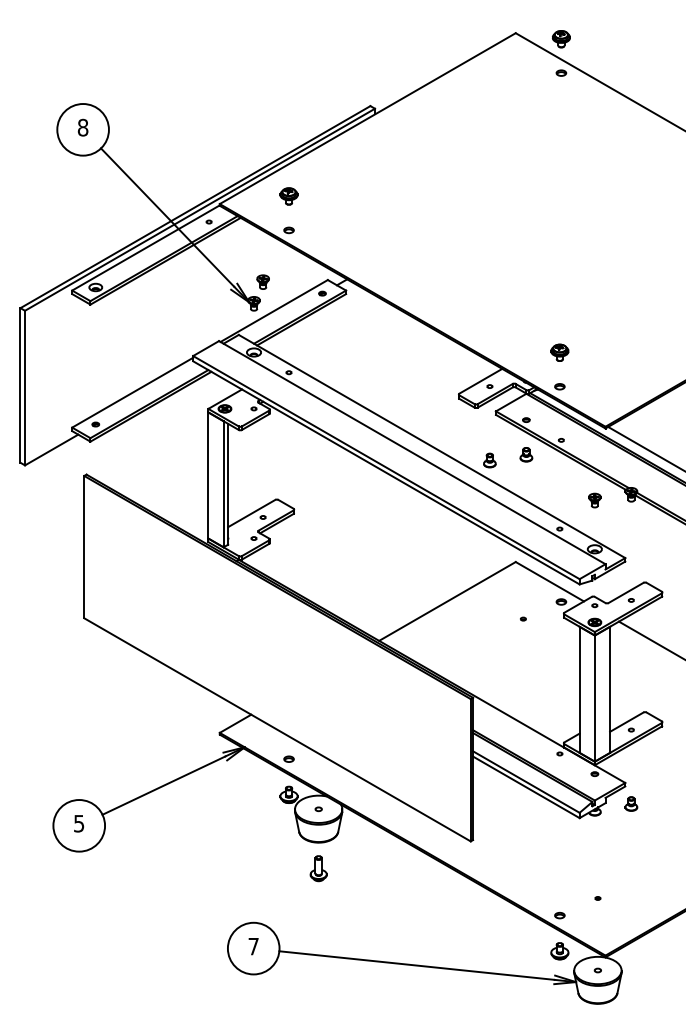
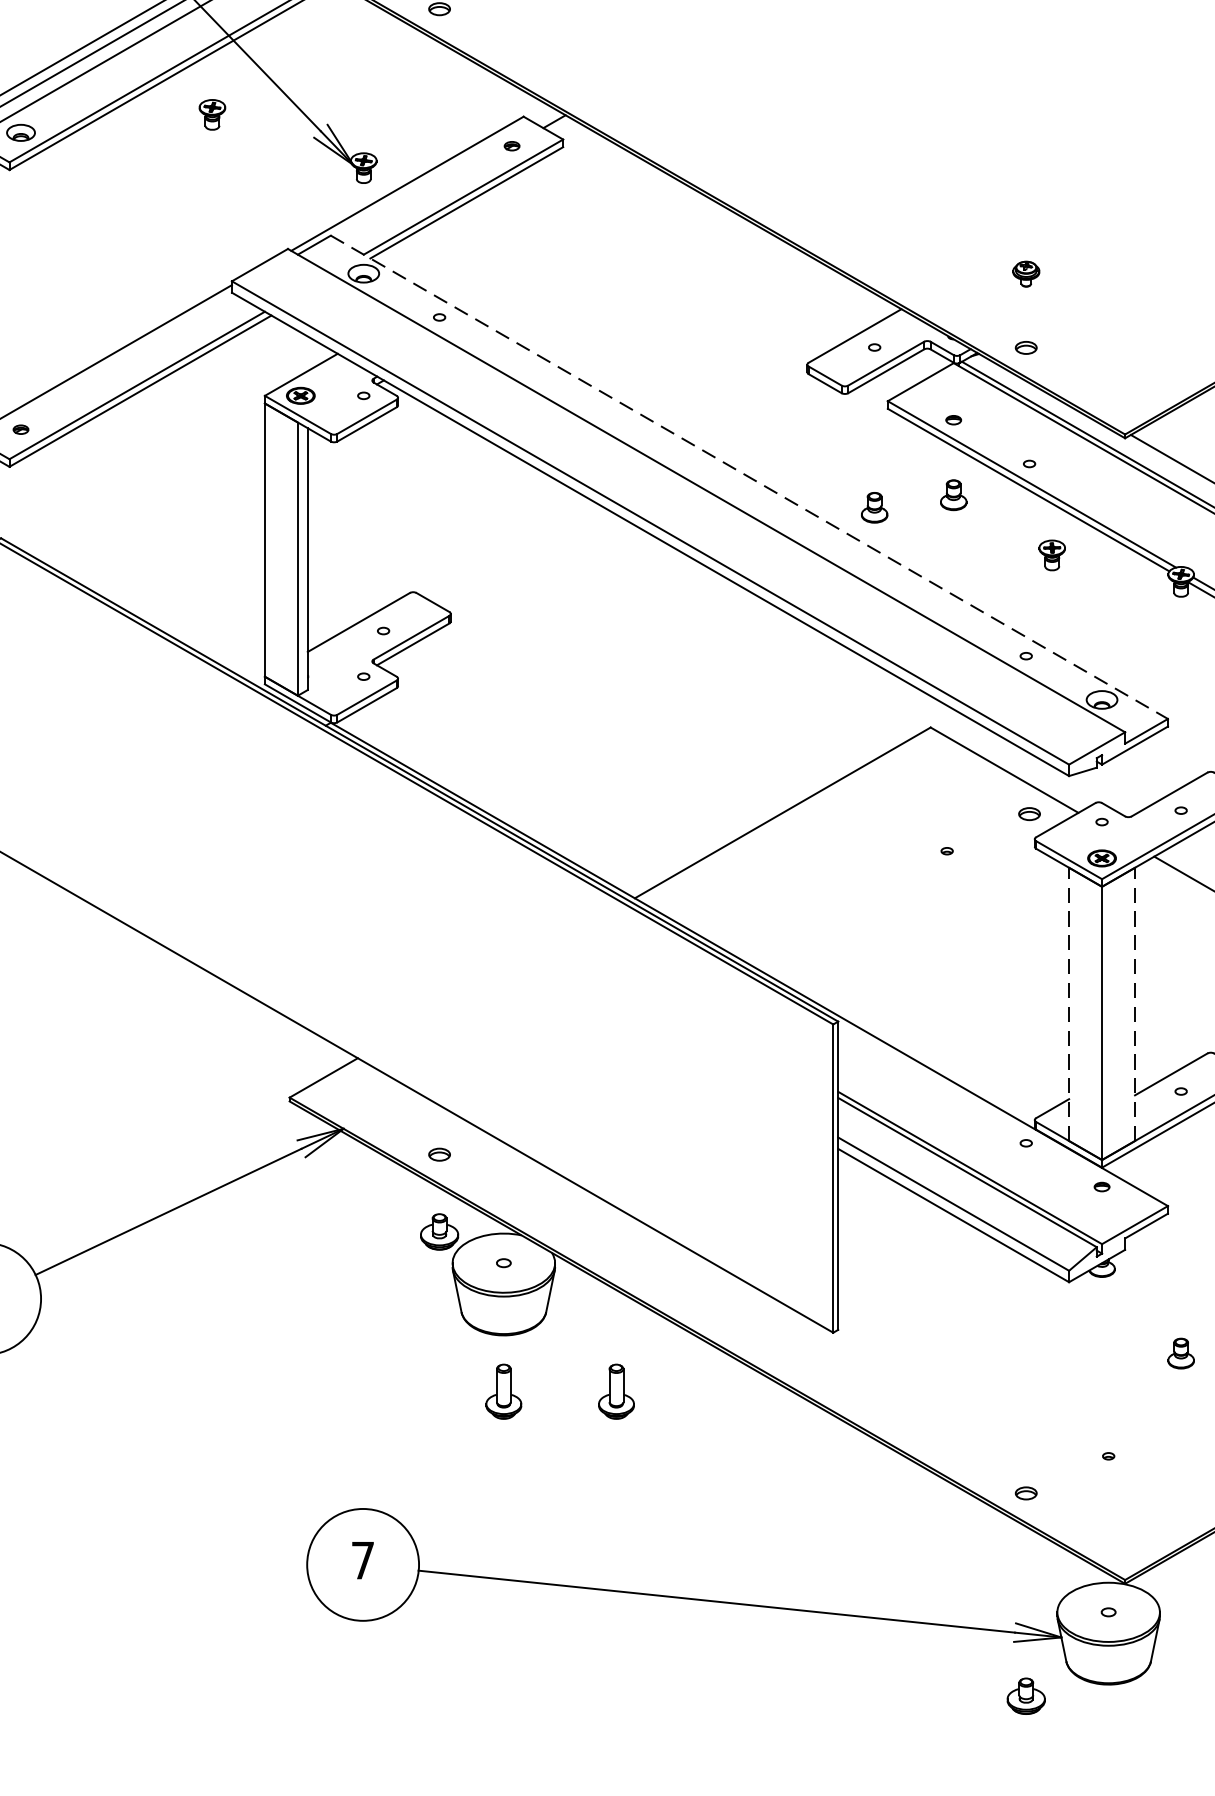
part: (262, 281) -> (210, 113), moved
part: (559, 352) -> (1025, 273), size x0.7
line: (432, 446) -> (750, 477), solid -> dashed
part: (594, 500) -> (1051, 555), moved
line: (579, 689) -> (1068, 1003), solid -> dashed
line: (610, 689) -> (1135, 1003), solid -> dashed
part: (631, 803) -> (1181, 1352), moved
part: (370, 868) -> (616, 1391), added
part: (559, 951) -> (1025, 1696), moved

